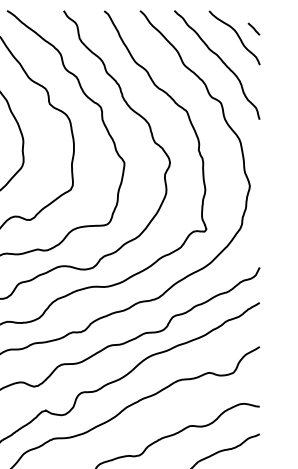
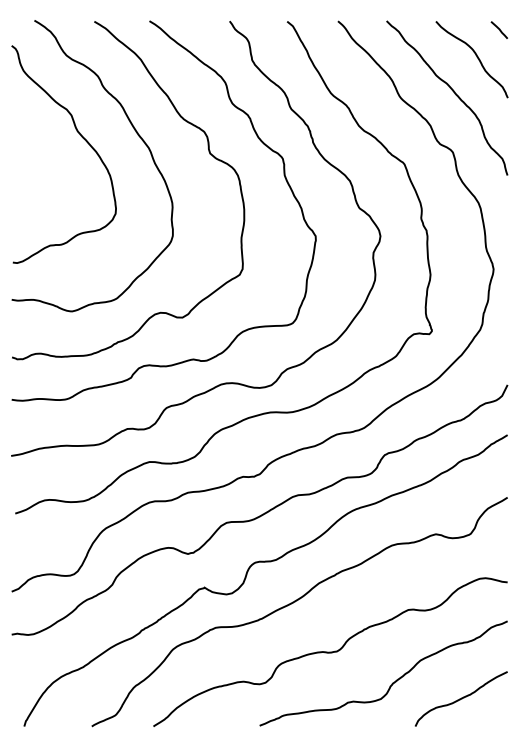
line: (253, 28) -> (498, 29), moved

